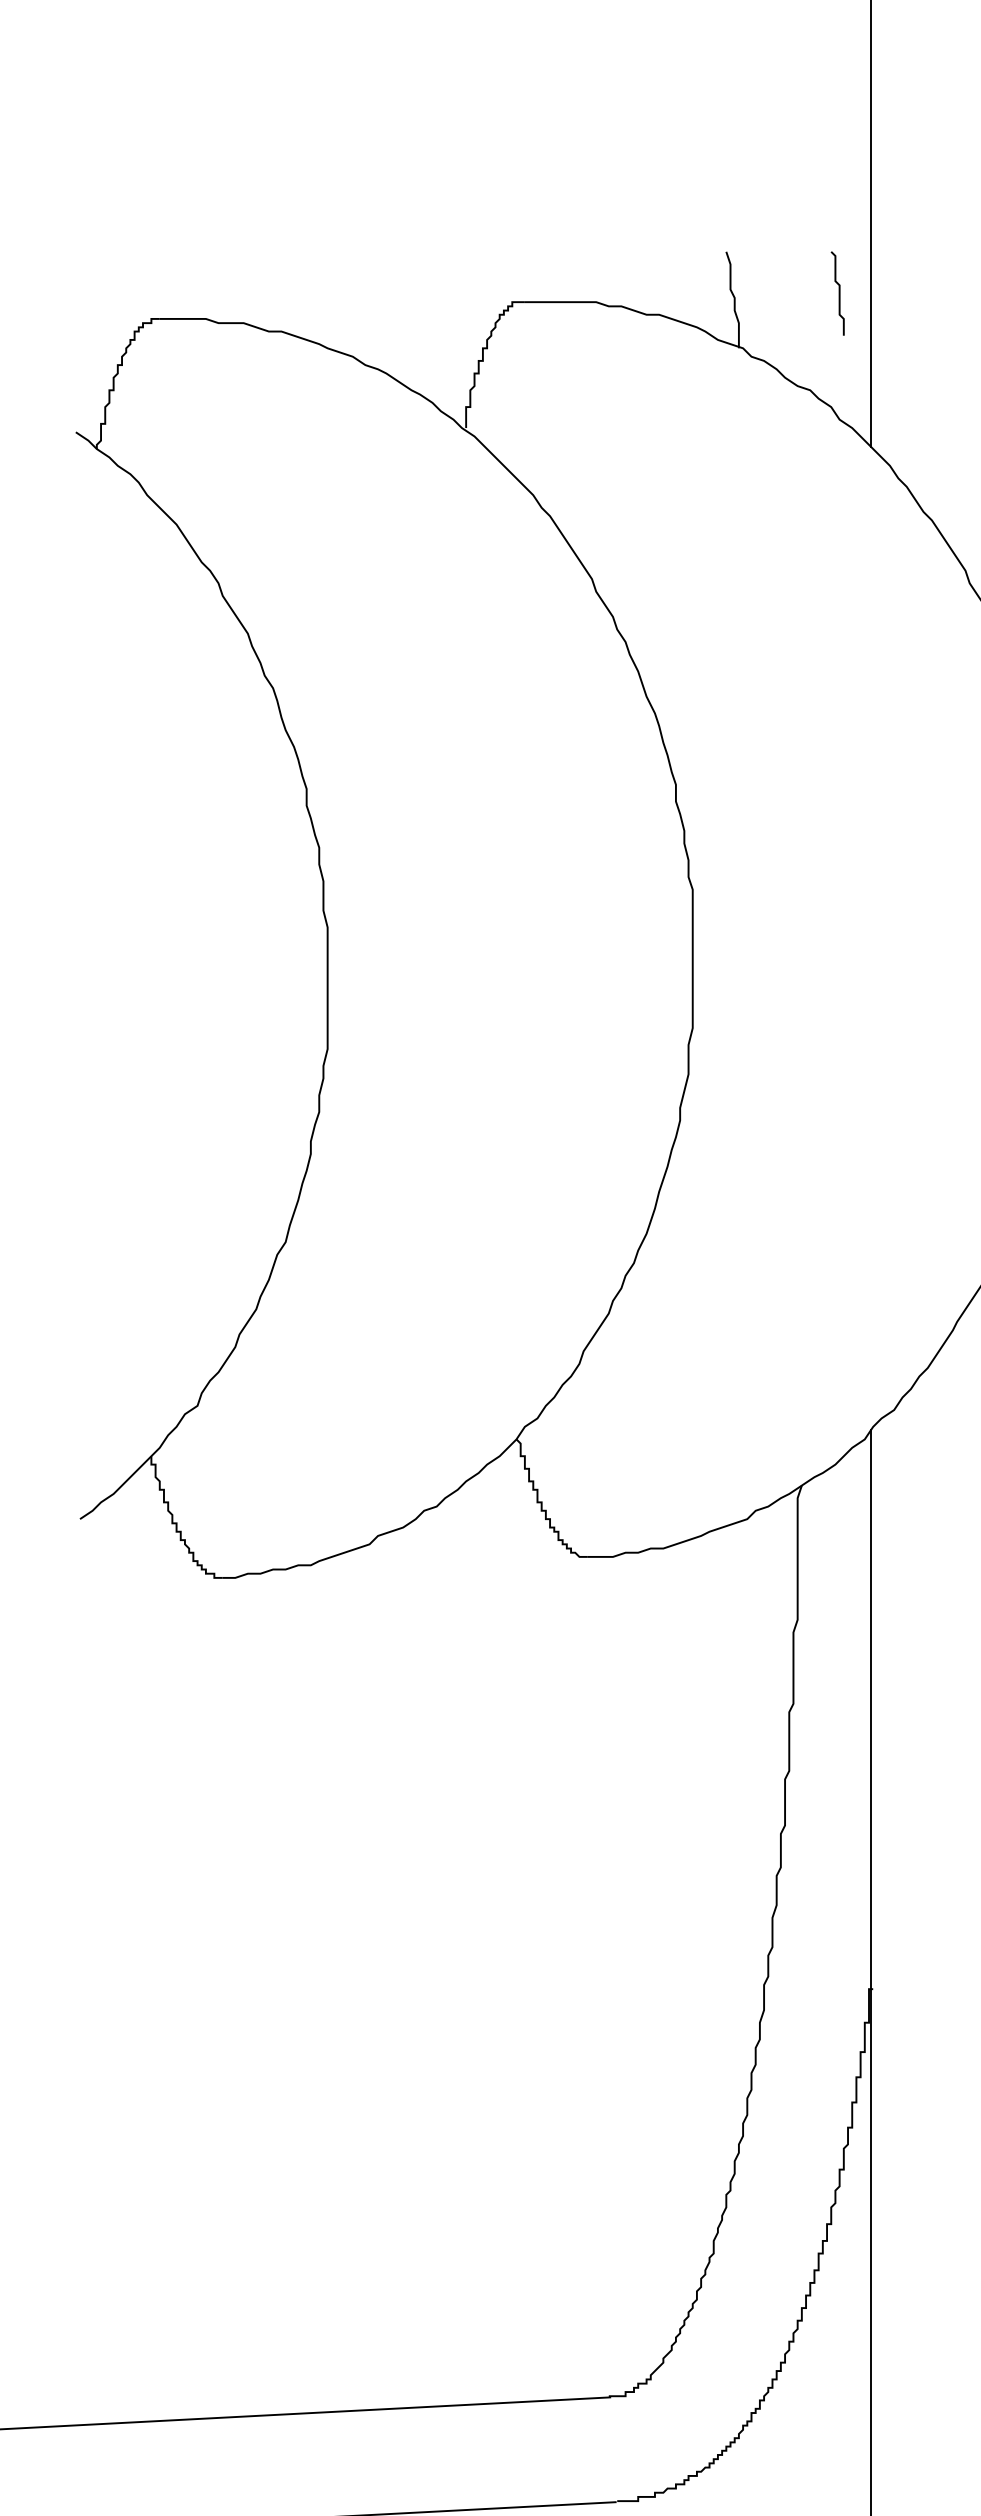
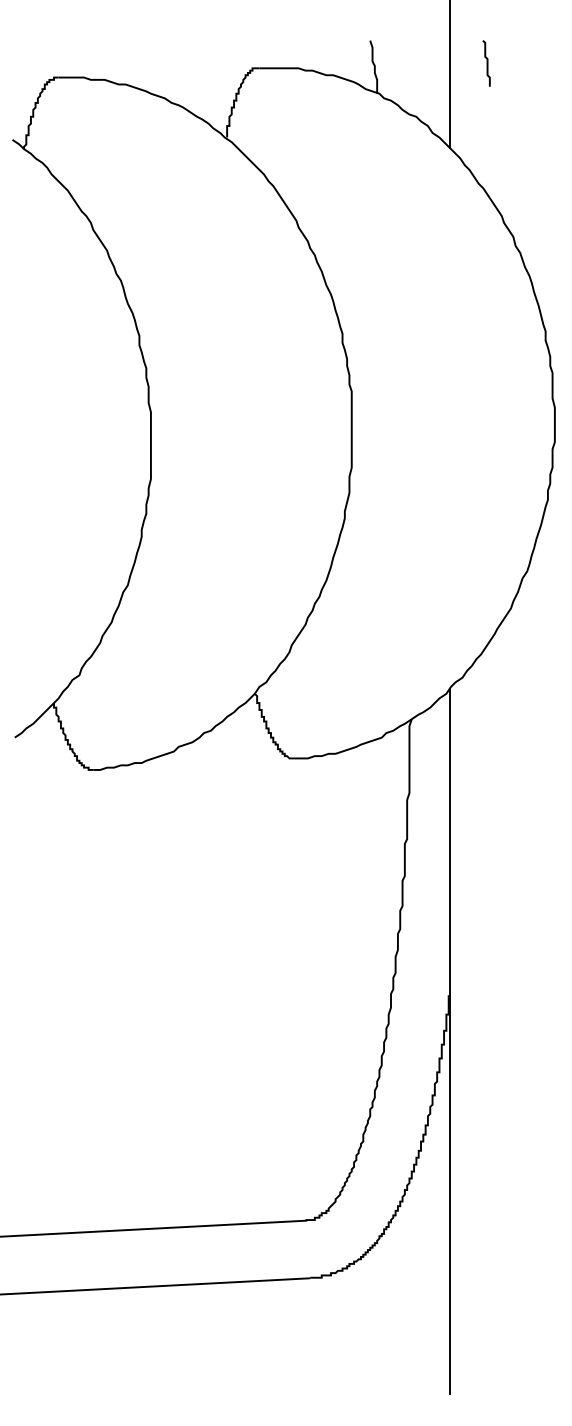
curve: (837, 293) -> (486, 63), moved

